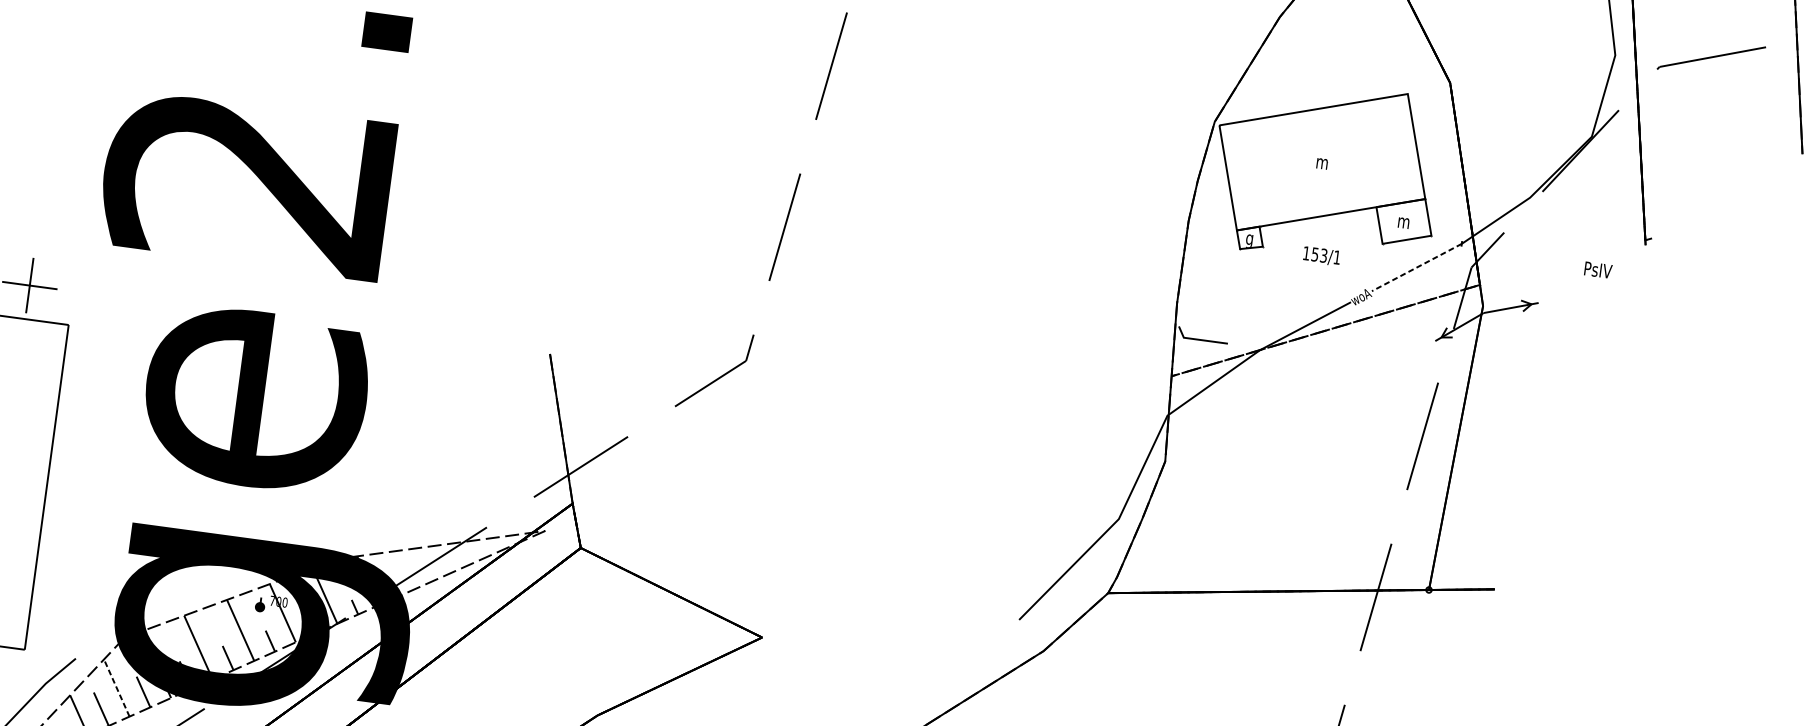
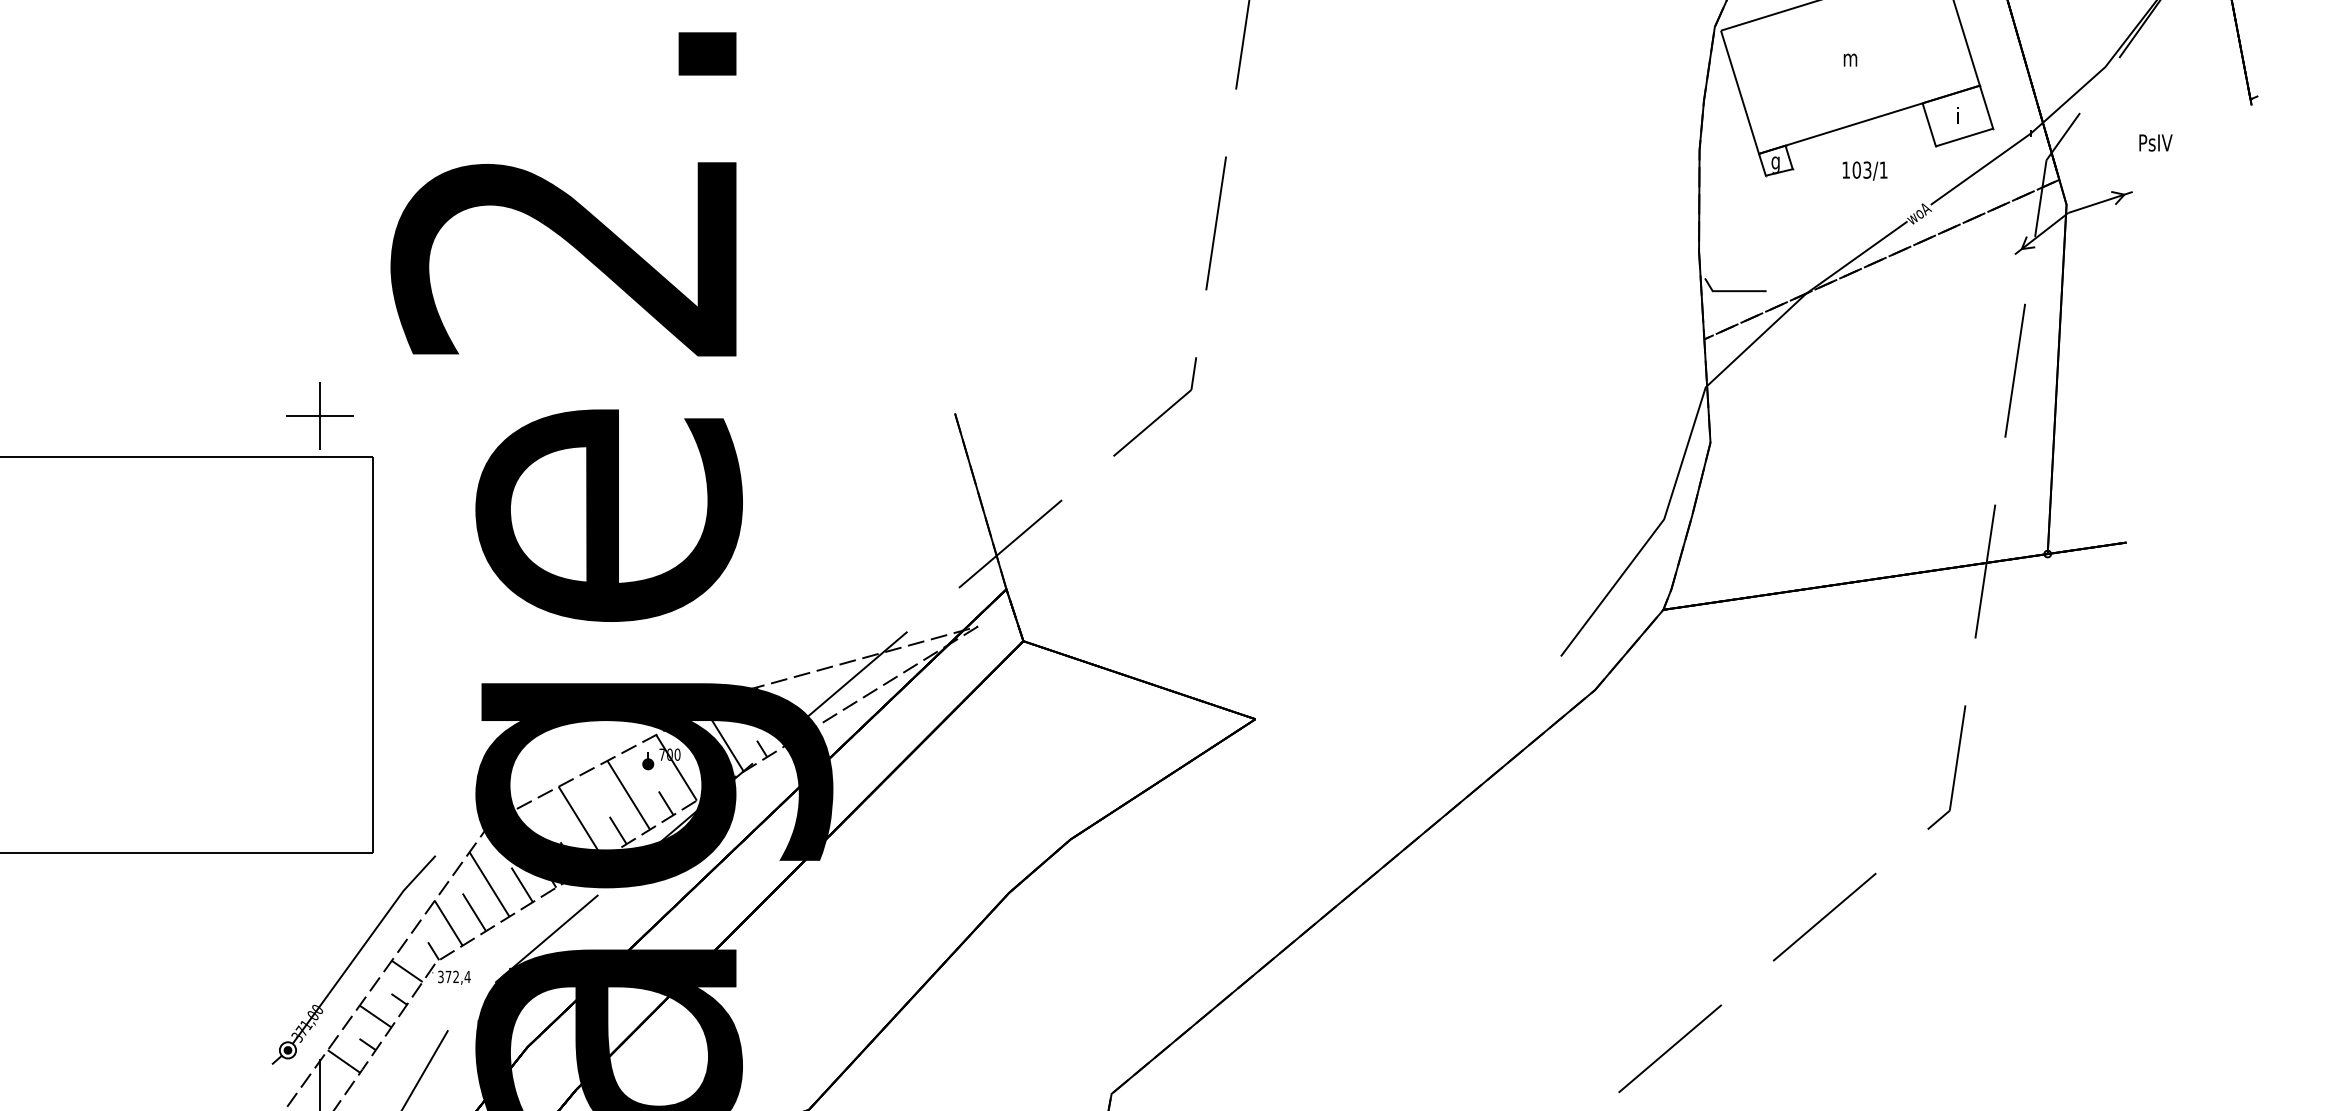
text: (1403, 221) -> (1957, 115), m -> i
text: (1315, 254) -> (1856, 169), 153/1 -> 103/1
line: (1416, 267) -> (1980, 169), dashed -> solid
text: (1597, 269) -> (2155, 142), moved
line: (116, 688) -> (489, 884), dashed -> solid

